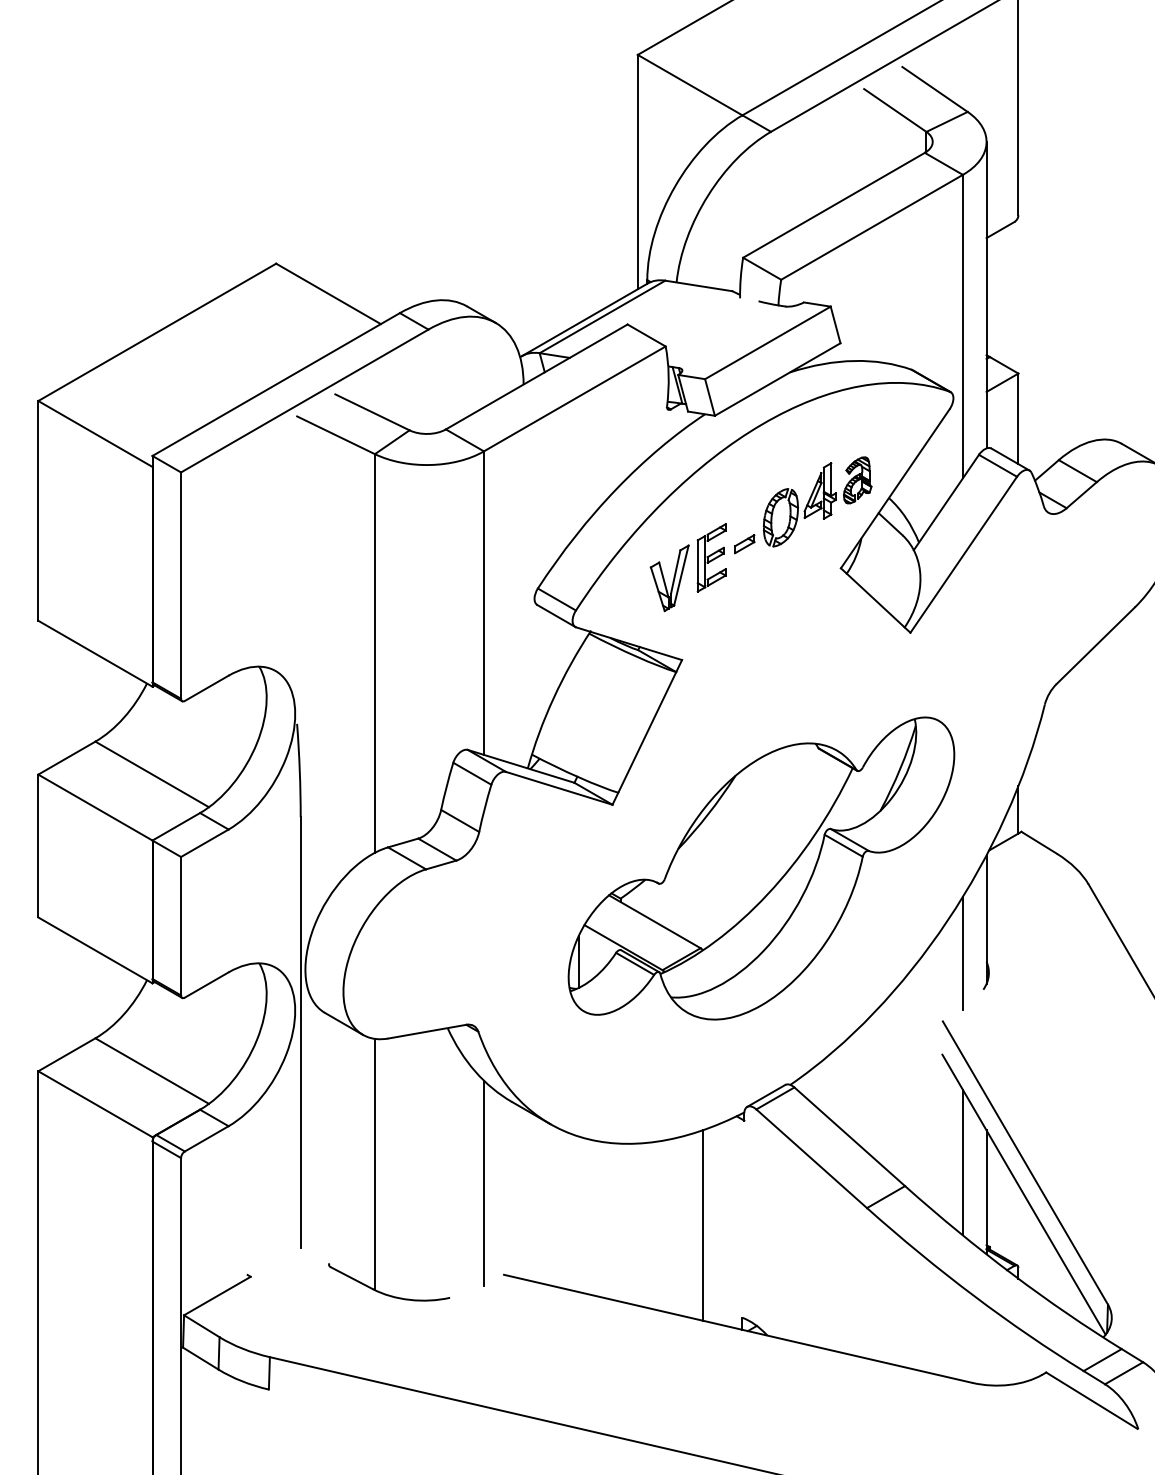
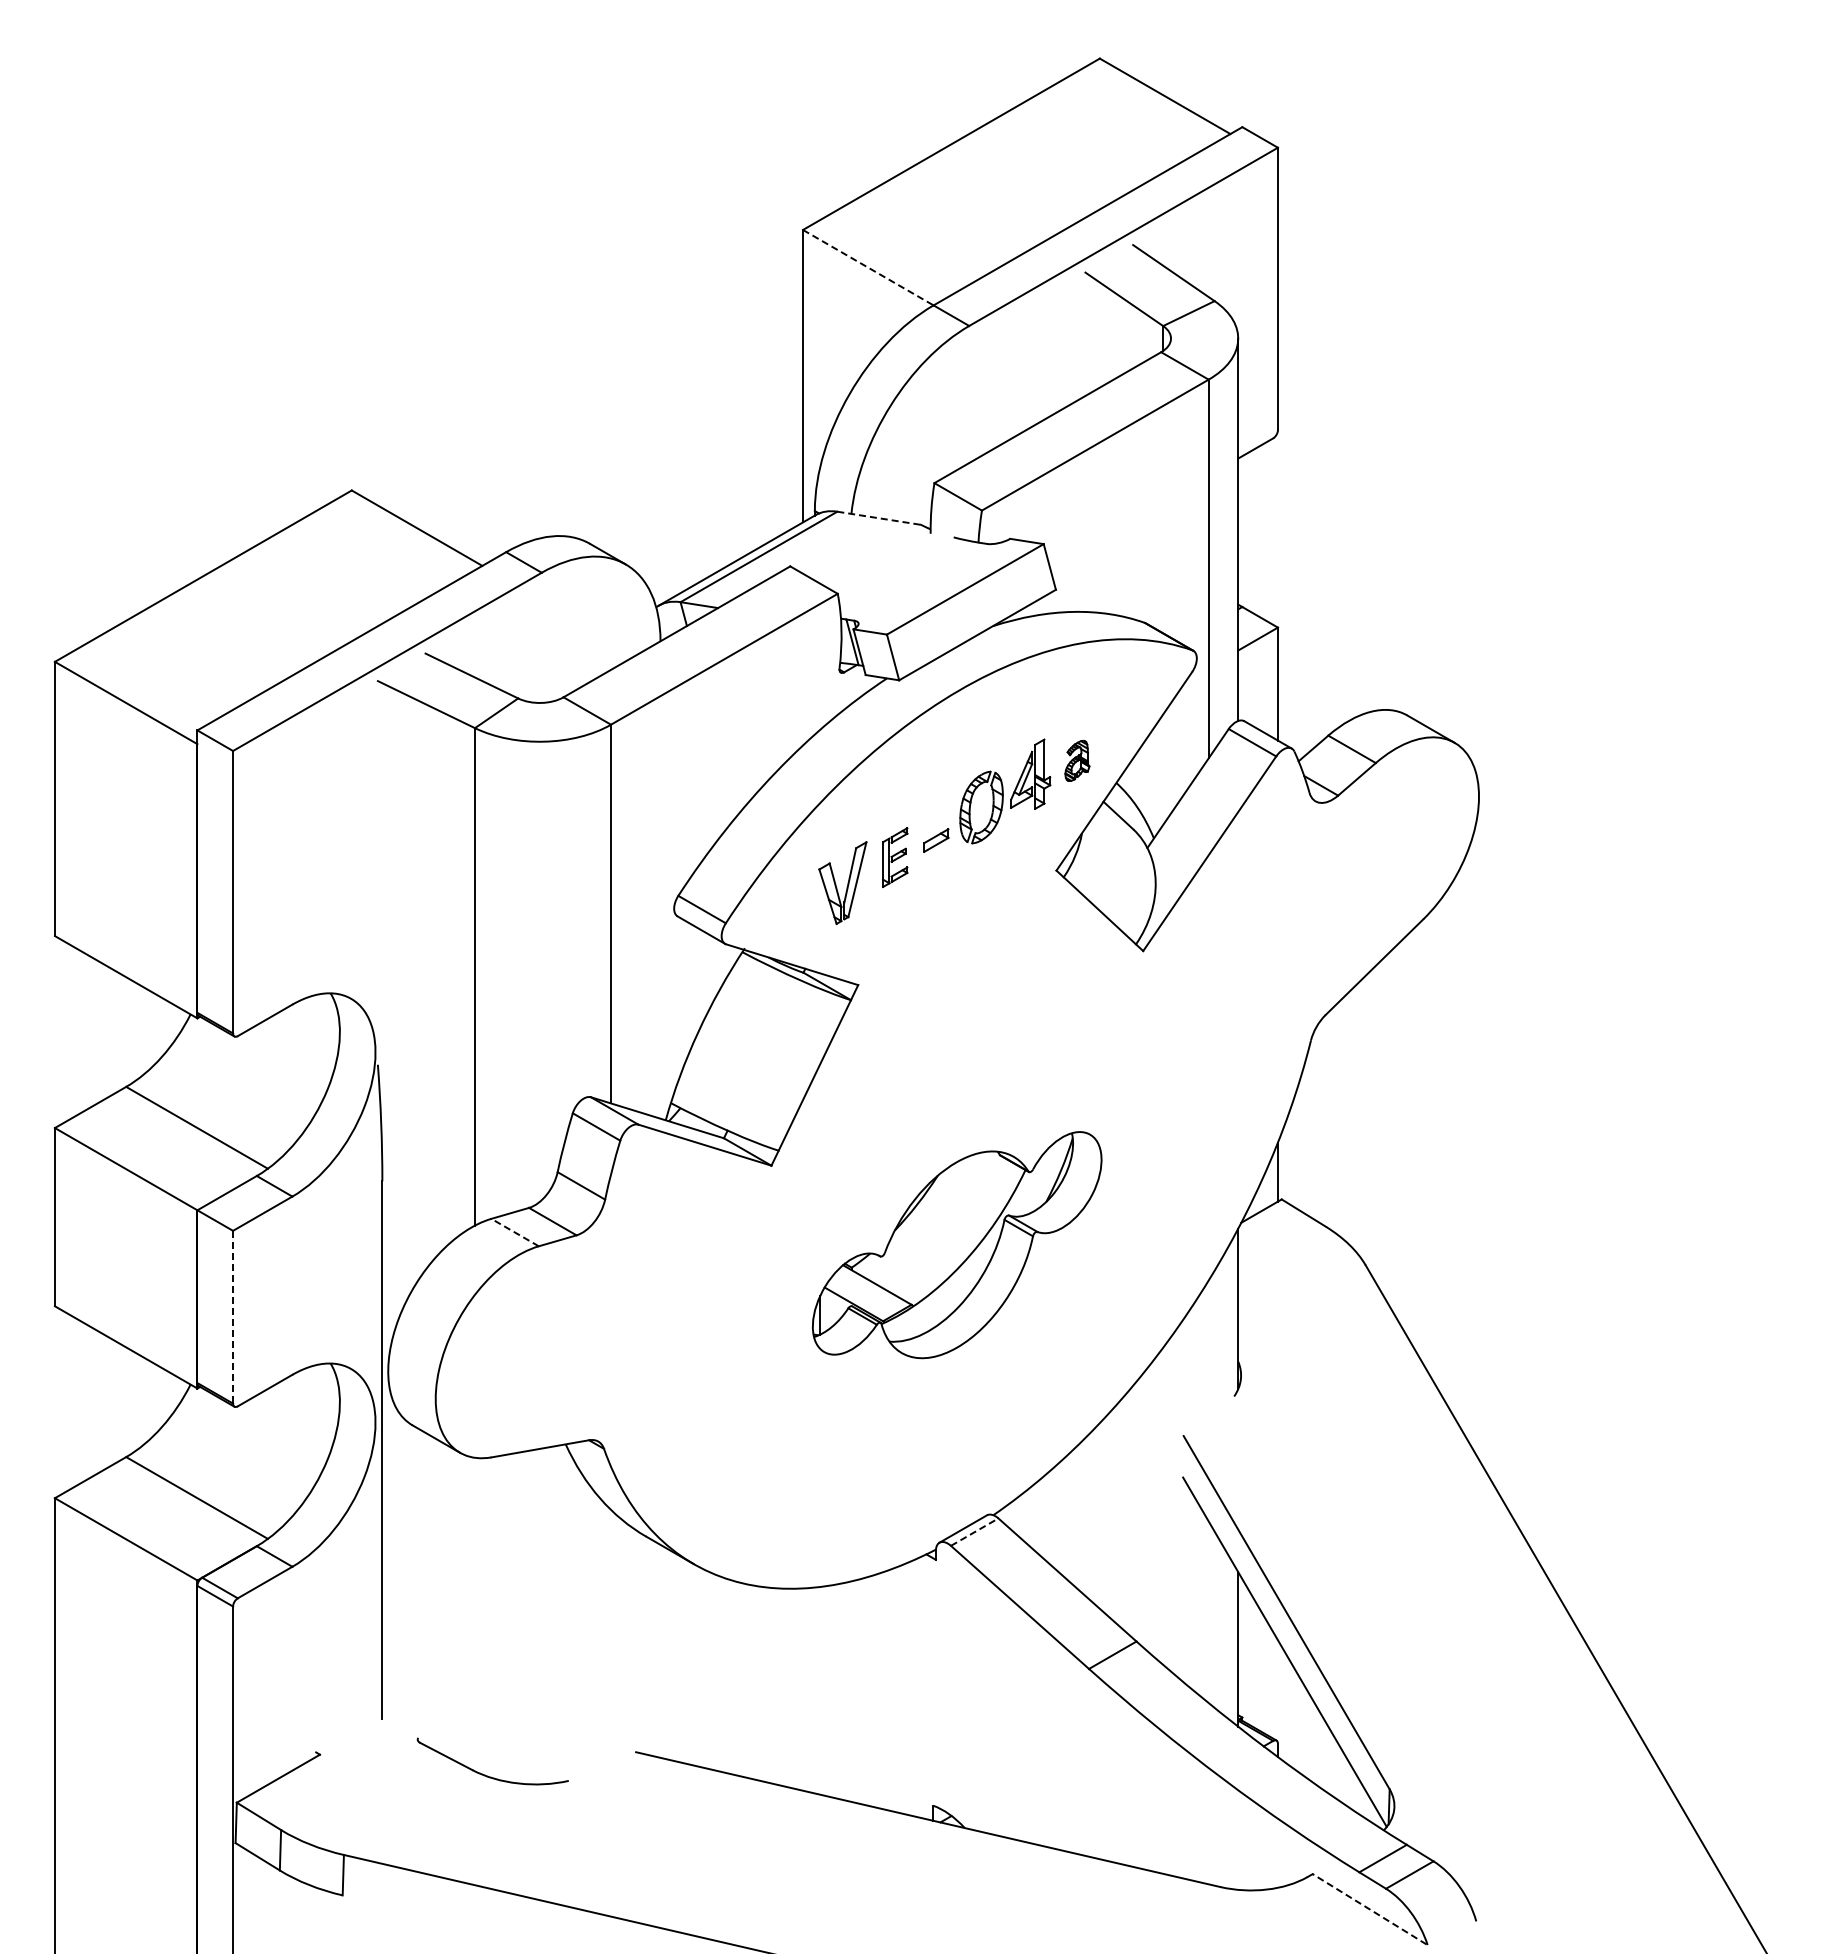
line: (690, 84) -> (868, 267), solid -> dashed
line: (699, 286) -> (879, 518), solid -> dashed
part: (857, 480) -> (1077, 760), size x0.7
part: (711, 557) -> (894, 857), size x0.7
line: (406, 858) -> (514, 1232), solid -> dashed
part: (760, 867) -> (956, 1244), size x0.6
line: (181, 926) -> (233, 1317), solid -> dashed
line: (962, 952) -> (1208, 1350), removed
line: (776, 1097) -> (975, 1531), solid -> dashed
line: (962, 1162) -> (1208, 1612), removed
line: (375, 1164) -> (475, 1614), removed
line: (484, 1182) -> (611, 1637), removed
line: (702, 1225) -> (883, 1690), removed
line: (1091, 1400) -> (1369, 1909), solid -> dashed

